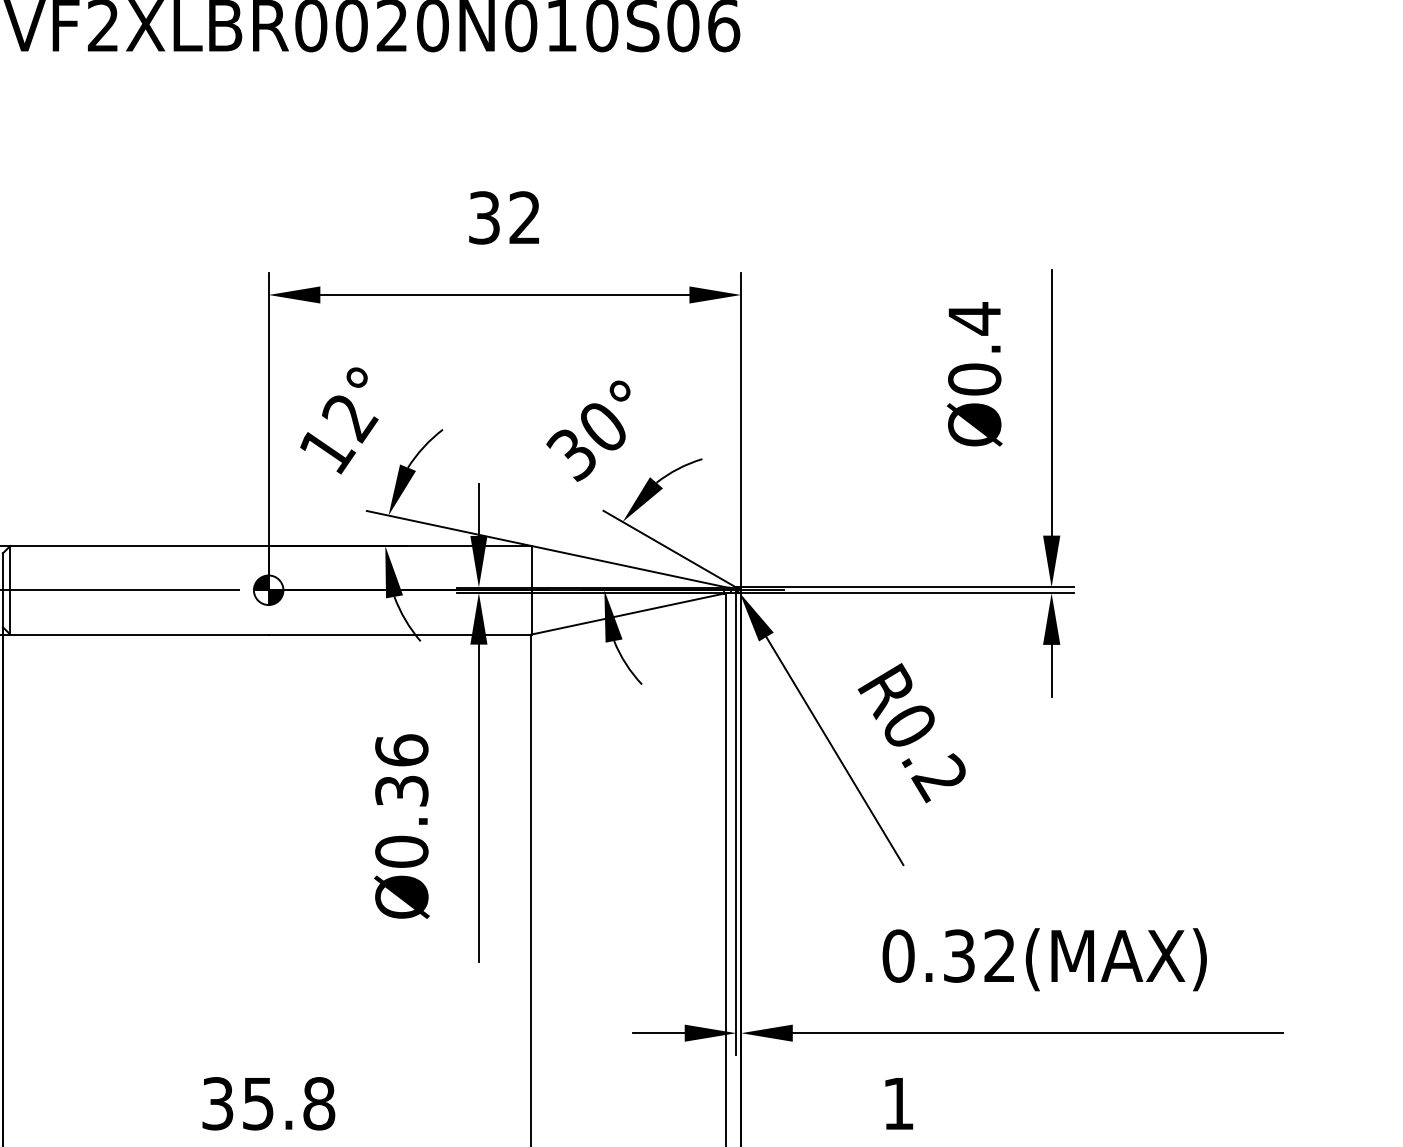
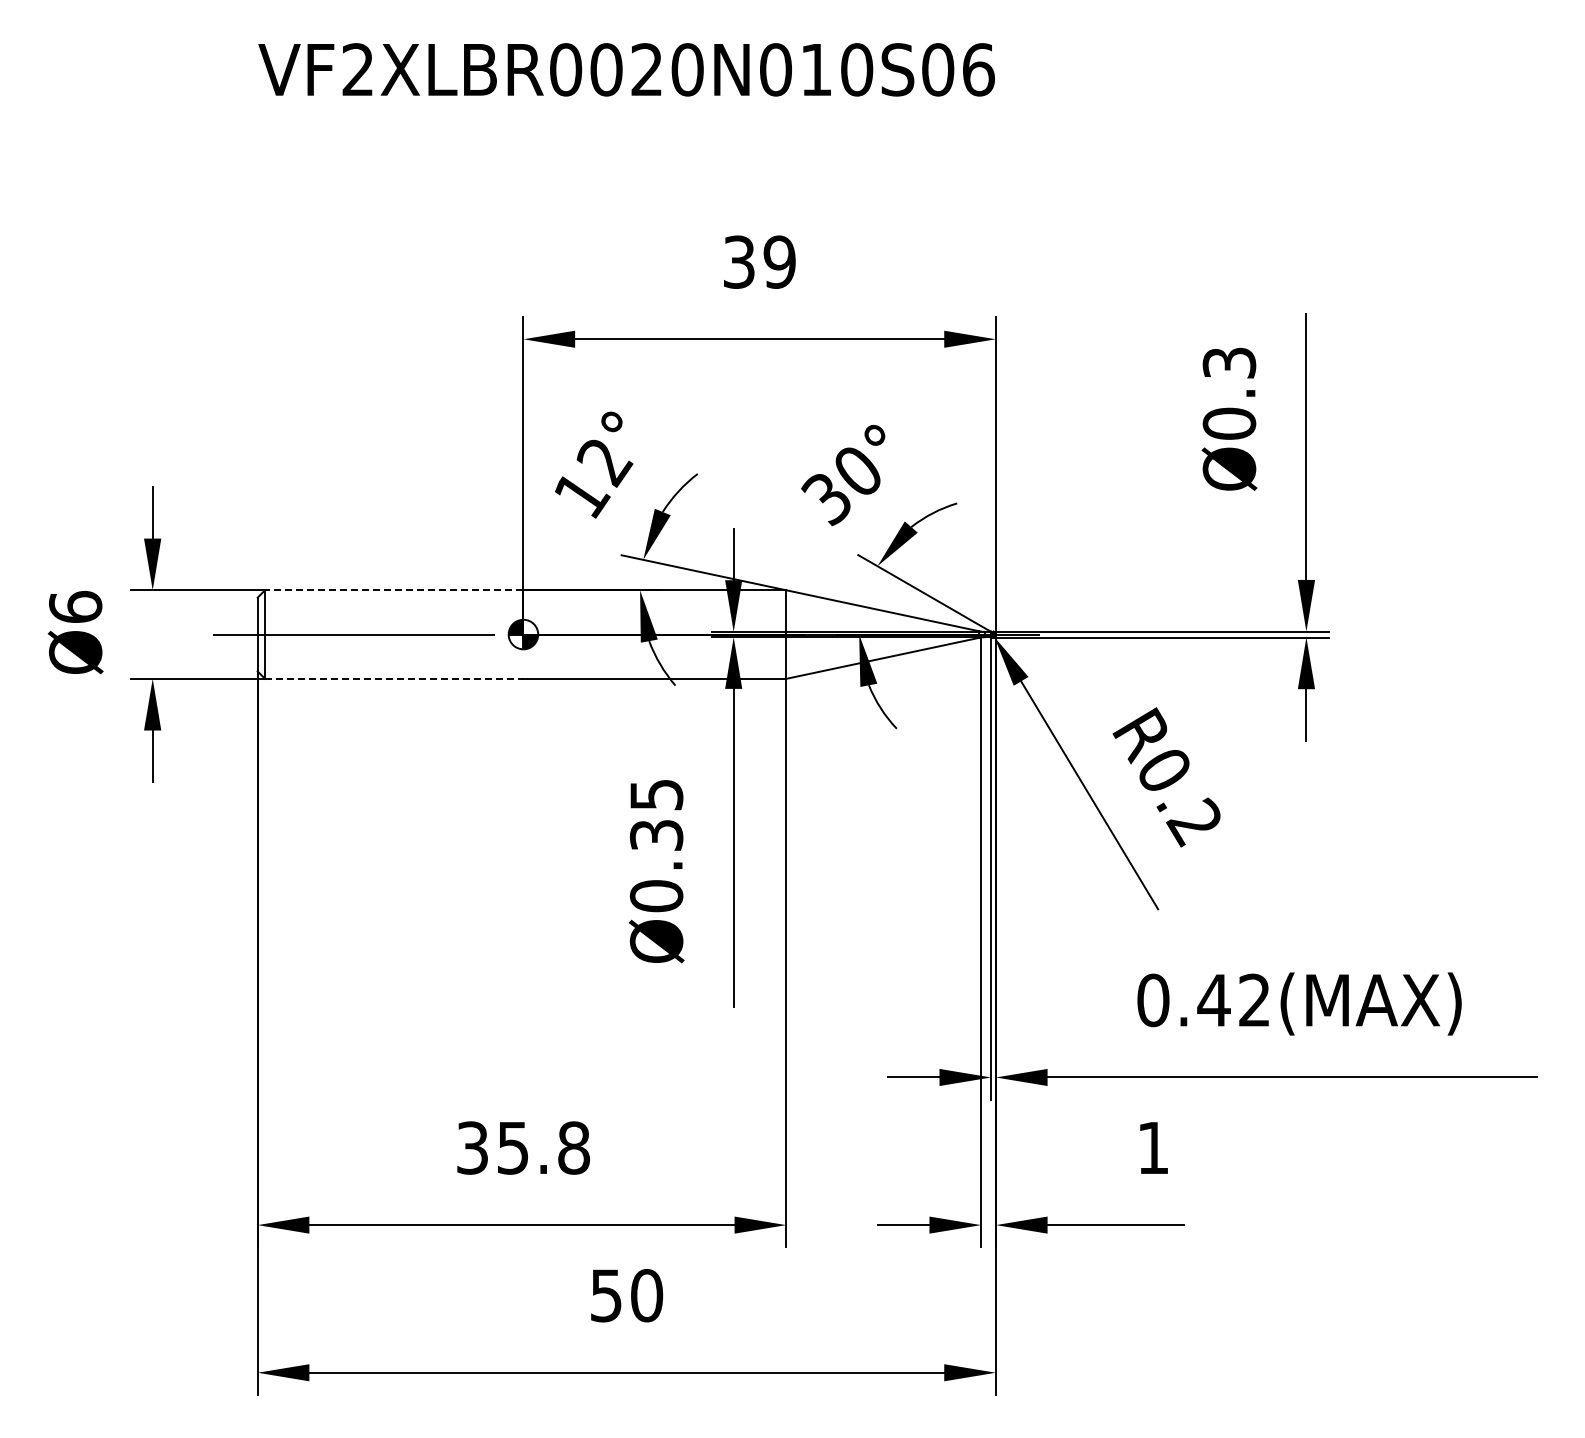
text: (524, 217) -> (779, 261), 32 -> 39
text: (974, 319) -> (1229, 363), Ø0.4 -> Ø0.3
line: (138, 546) -> (393, 590), solid -> dashed
line: (139, 634) -> (394, 678), solid -> dashed
text: (401, 750) -> (656, 794), Ø0.36 -> Ø0.35
text: (958, 956) -> (1213, 1000), 0.32(MAX) -> 0.42(MAX)

